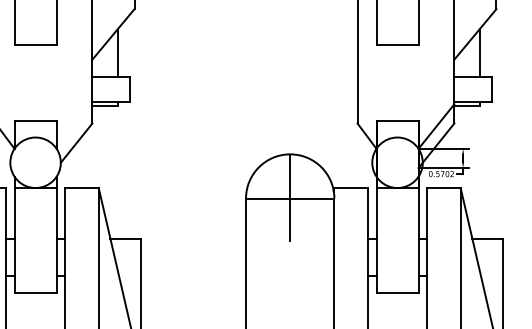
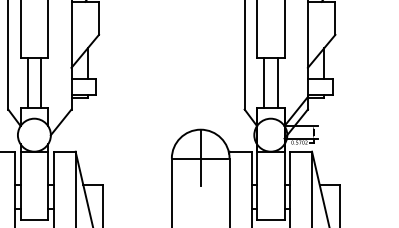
line: (25, 82) -> (27, 82), added
line: (46, 82) -> (41, 82), added
line: (386, 82) -> (263, 82), added
line: (407, 82) -> (277, 82), added

